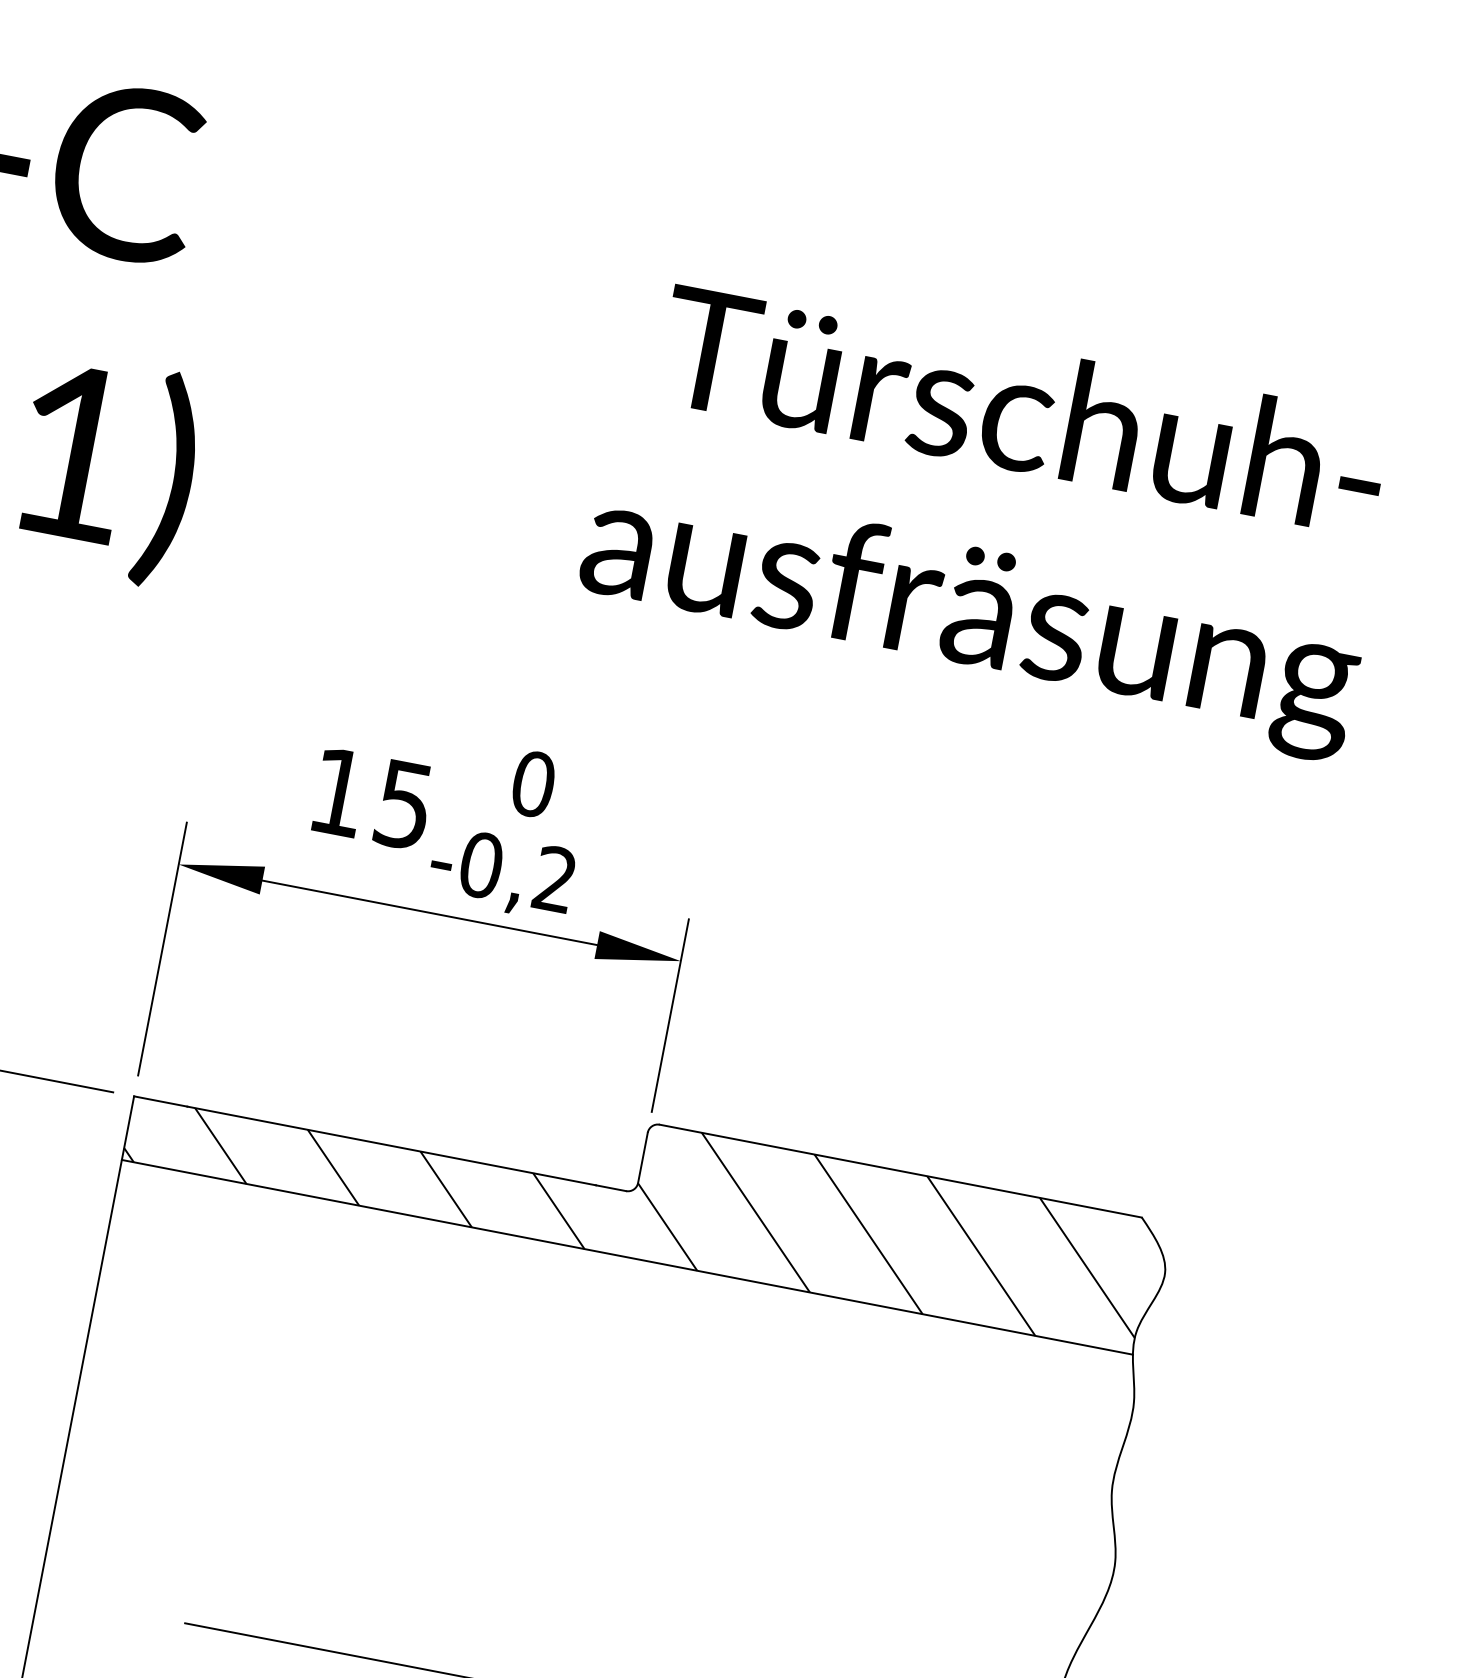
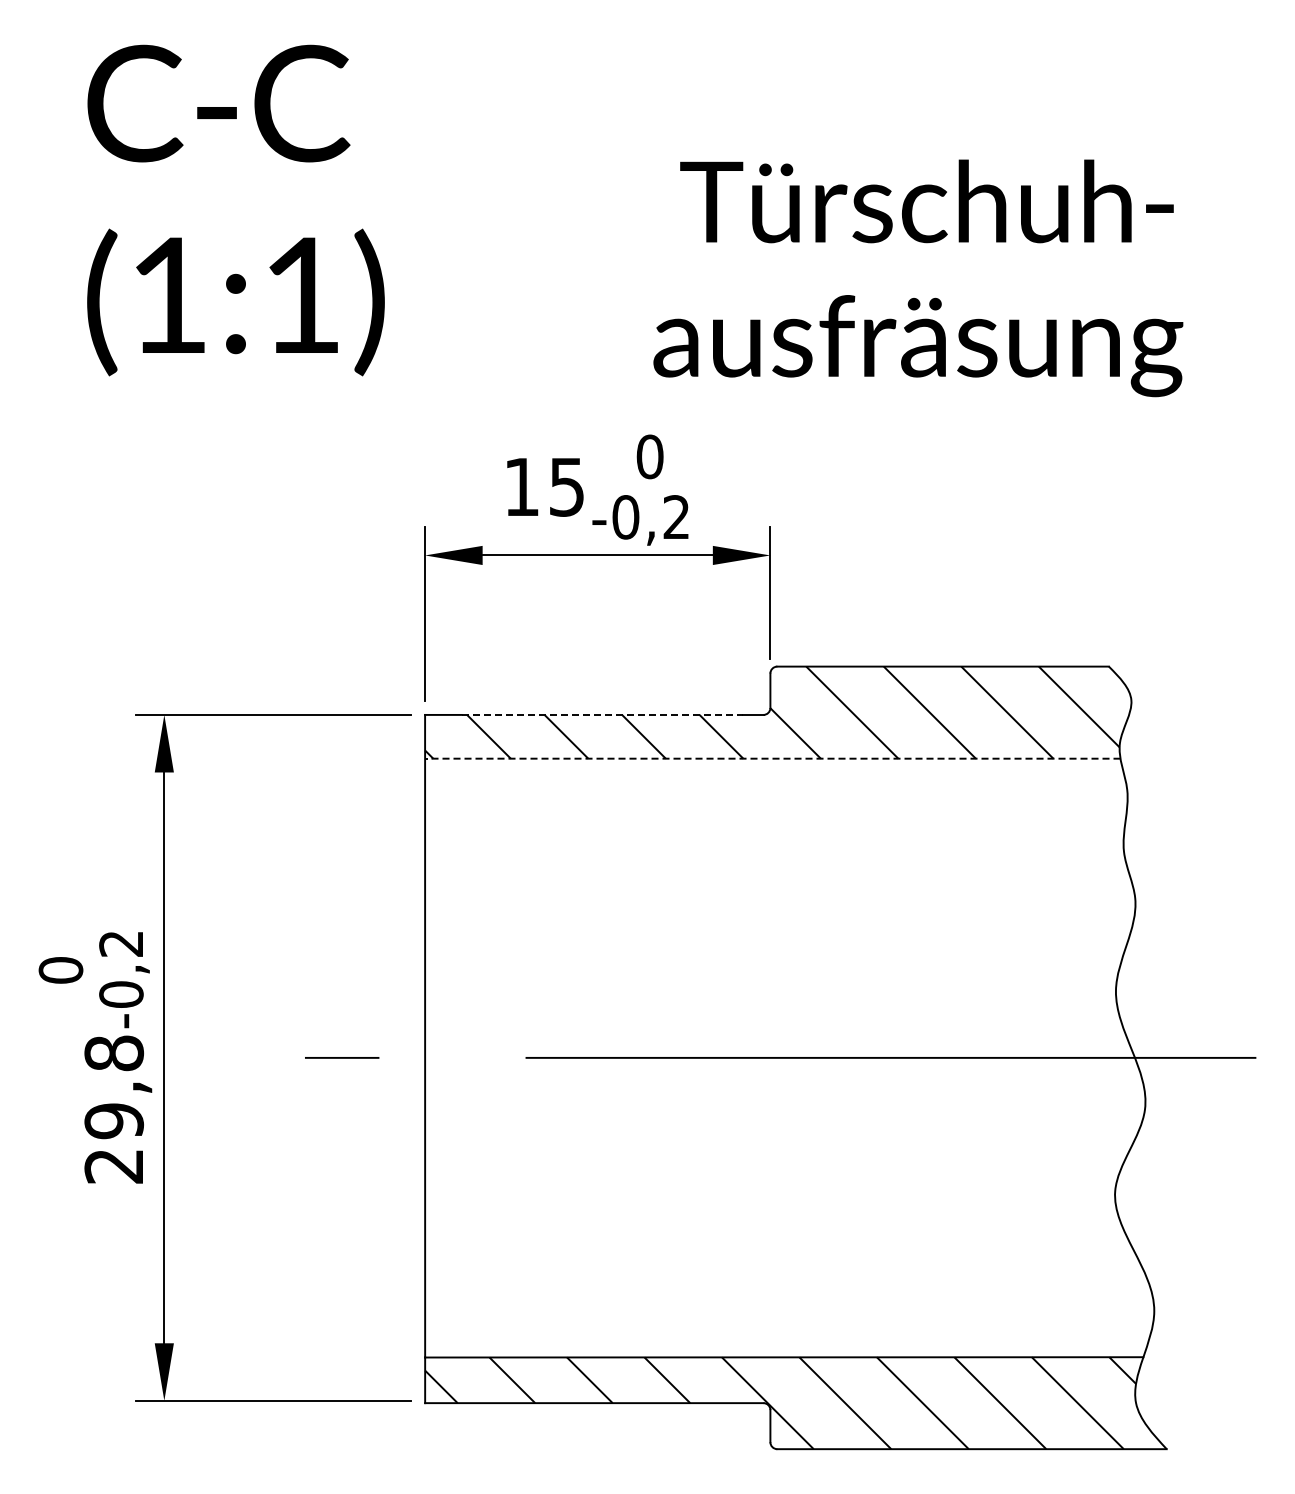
text: (989, 520) -> (918, 278), moved
line: (392, 1145) -> (602, 714), solid -> dashed
line: (627, 1256) -> (772, 758), solid -> dashed

